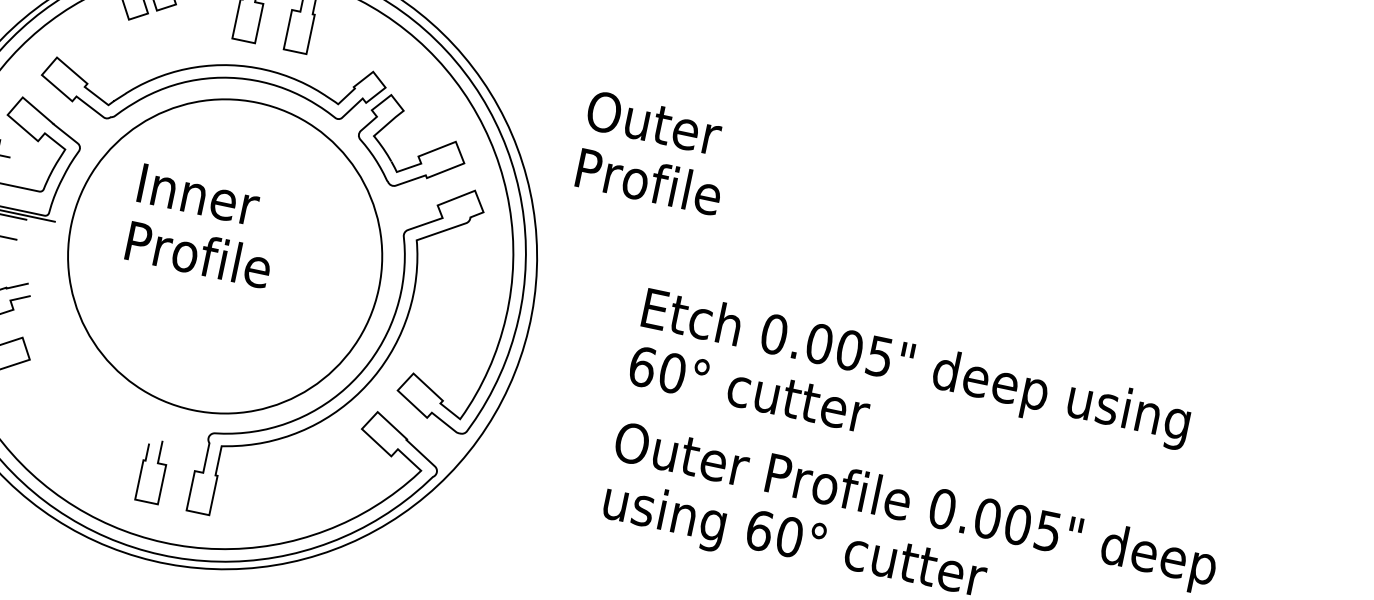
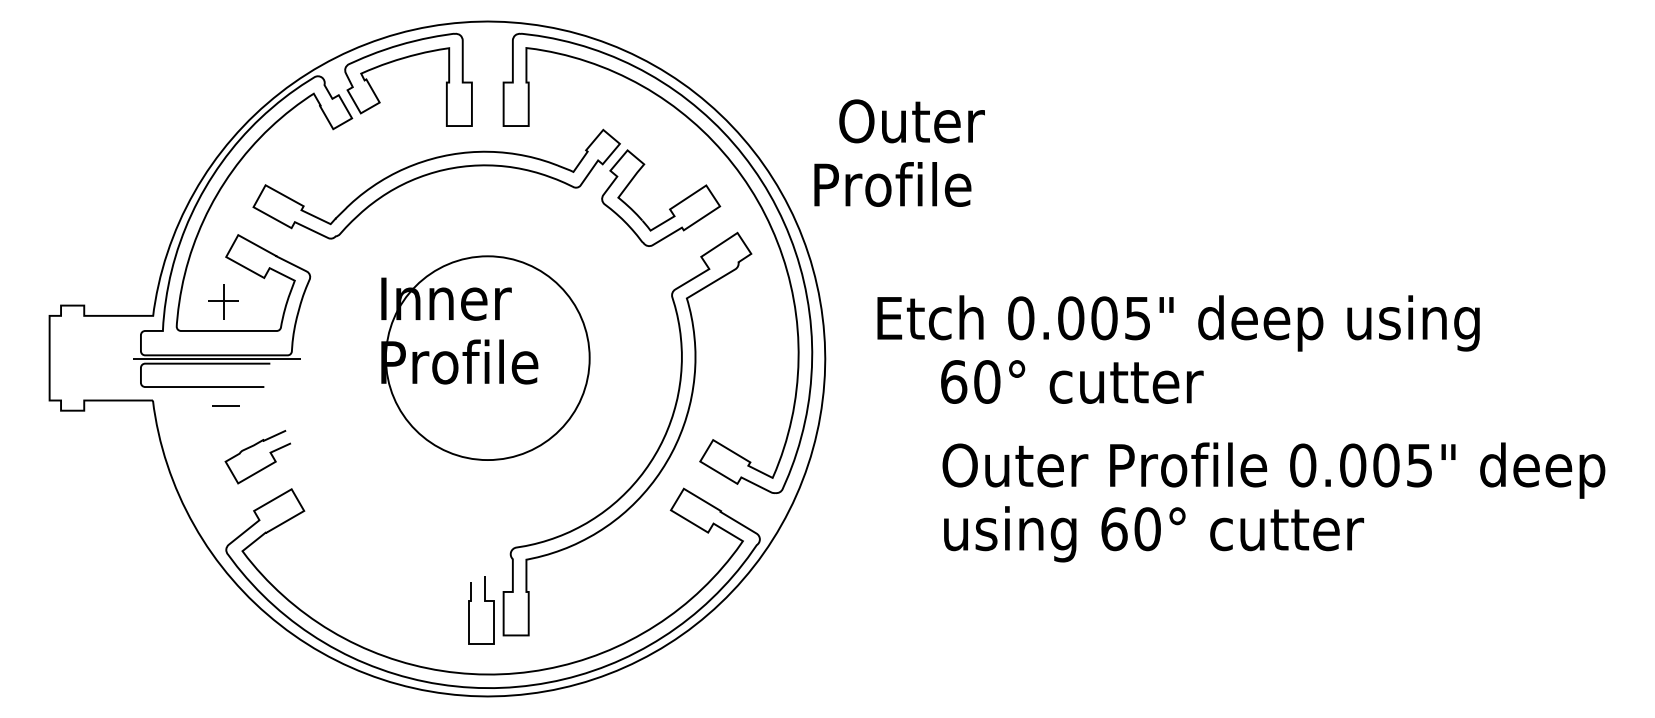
text: (649, 181) -> (892, 184), moved
circle: (225, 255) -> (487, 357), size x0.6
text: (915, 369) -> (1178, 323), moved
curve: (157, 463) -> (484, 601), moved

